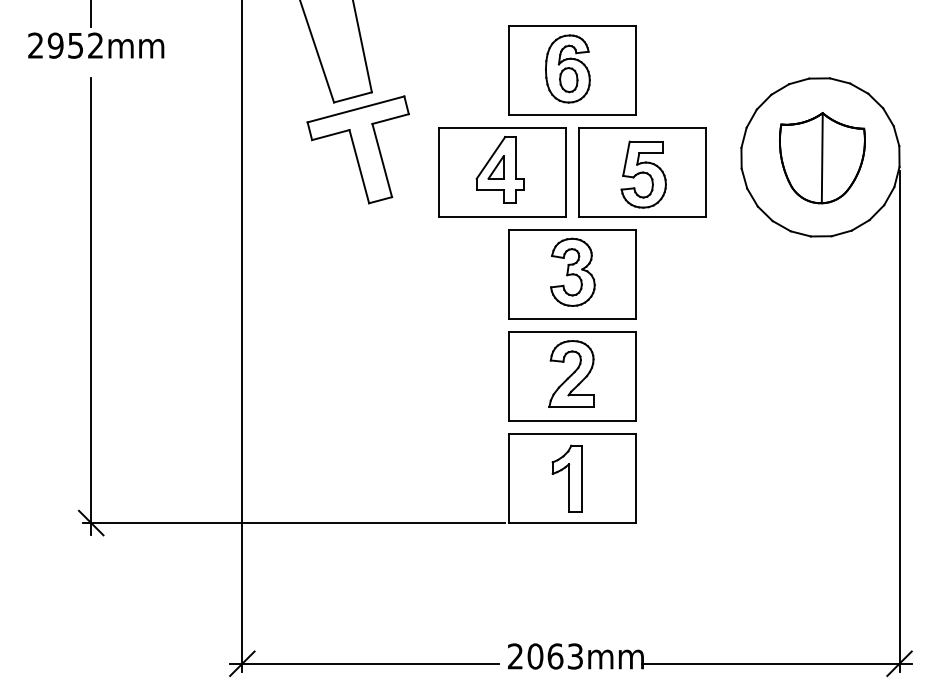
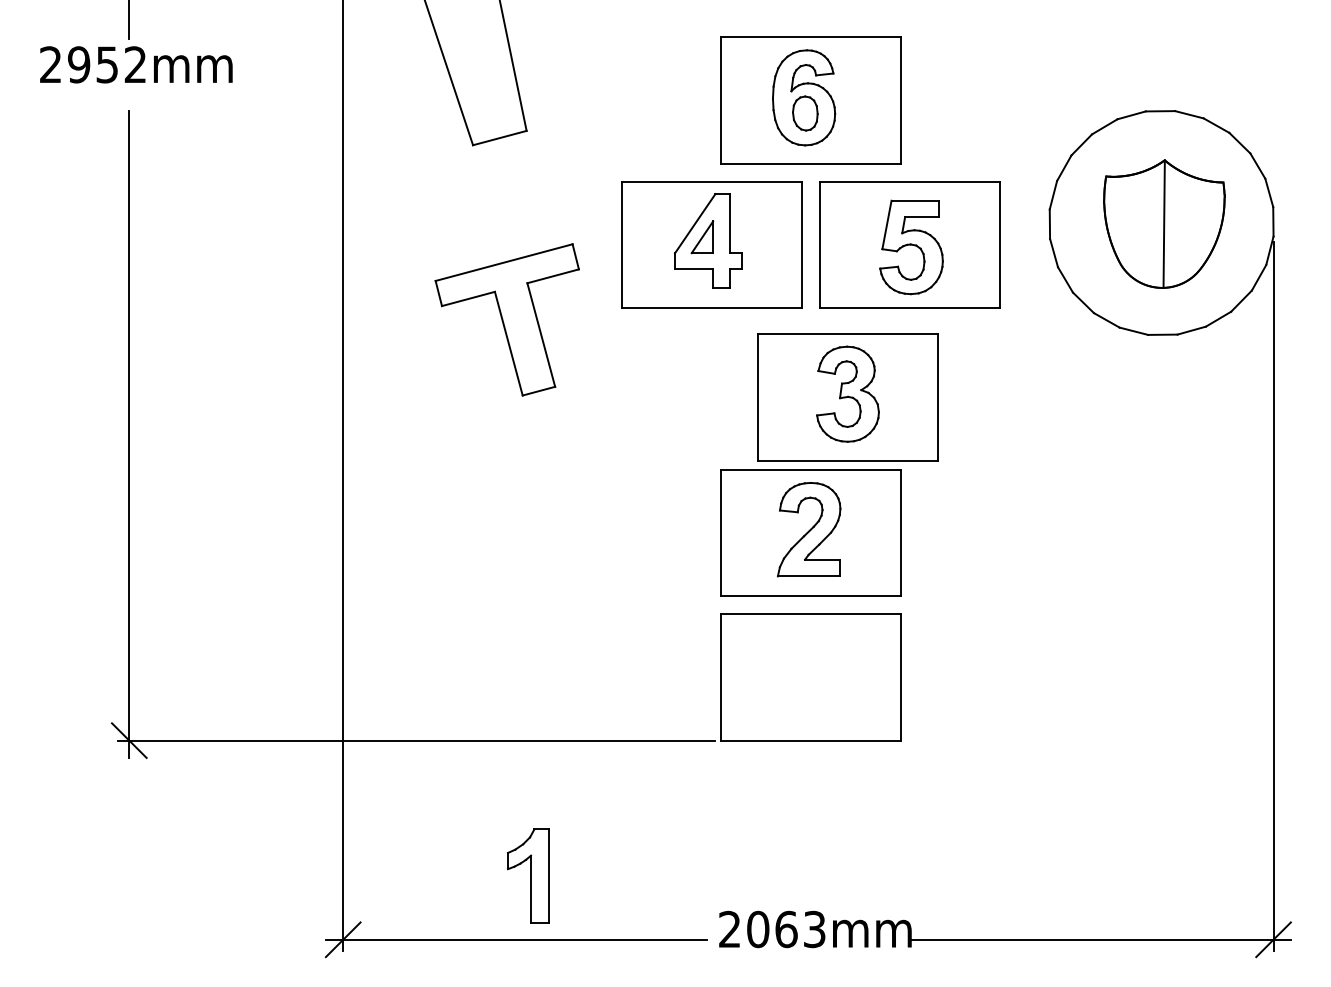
part: (357, 149) -> (506, 319), moved
part: (572, 274) -> (847, 397), moved
part: (566, 478) -> (527, 875), moved

